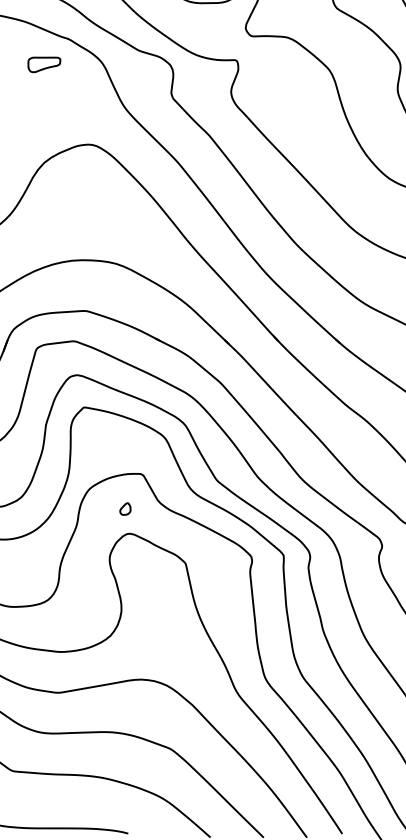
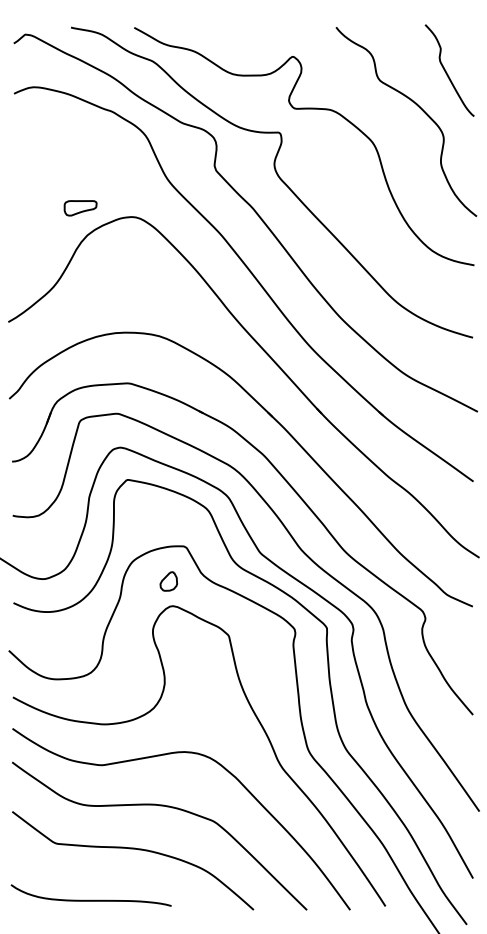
part: (44, 65) -> (80, 208), moved
part: (125, 509) -> (168, 581), size x1.6

